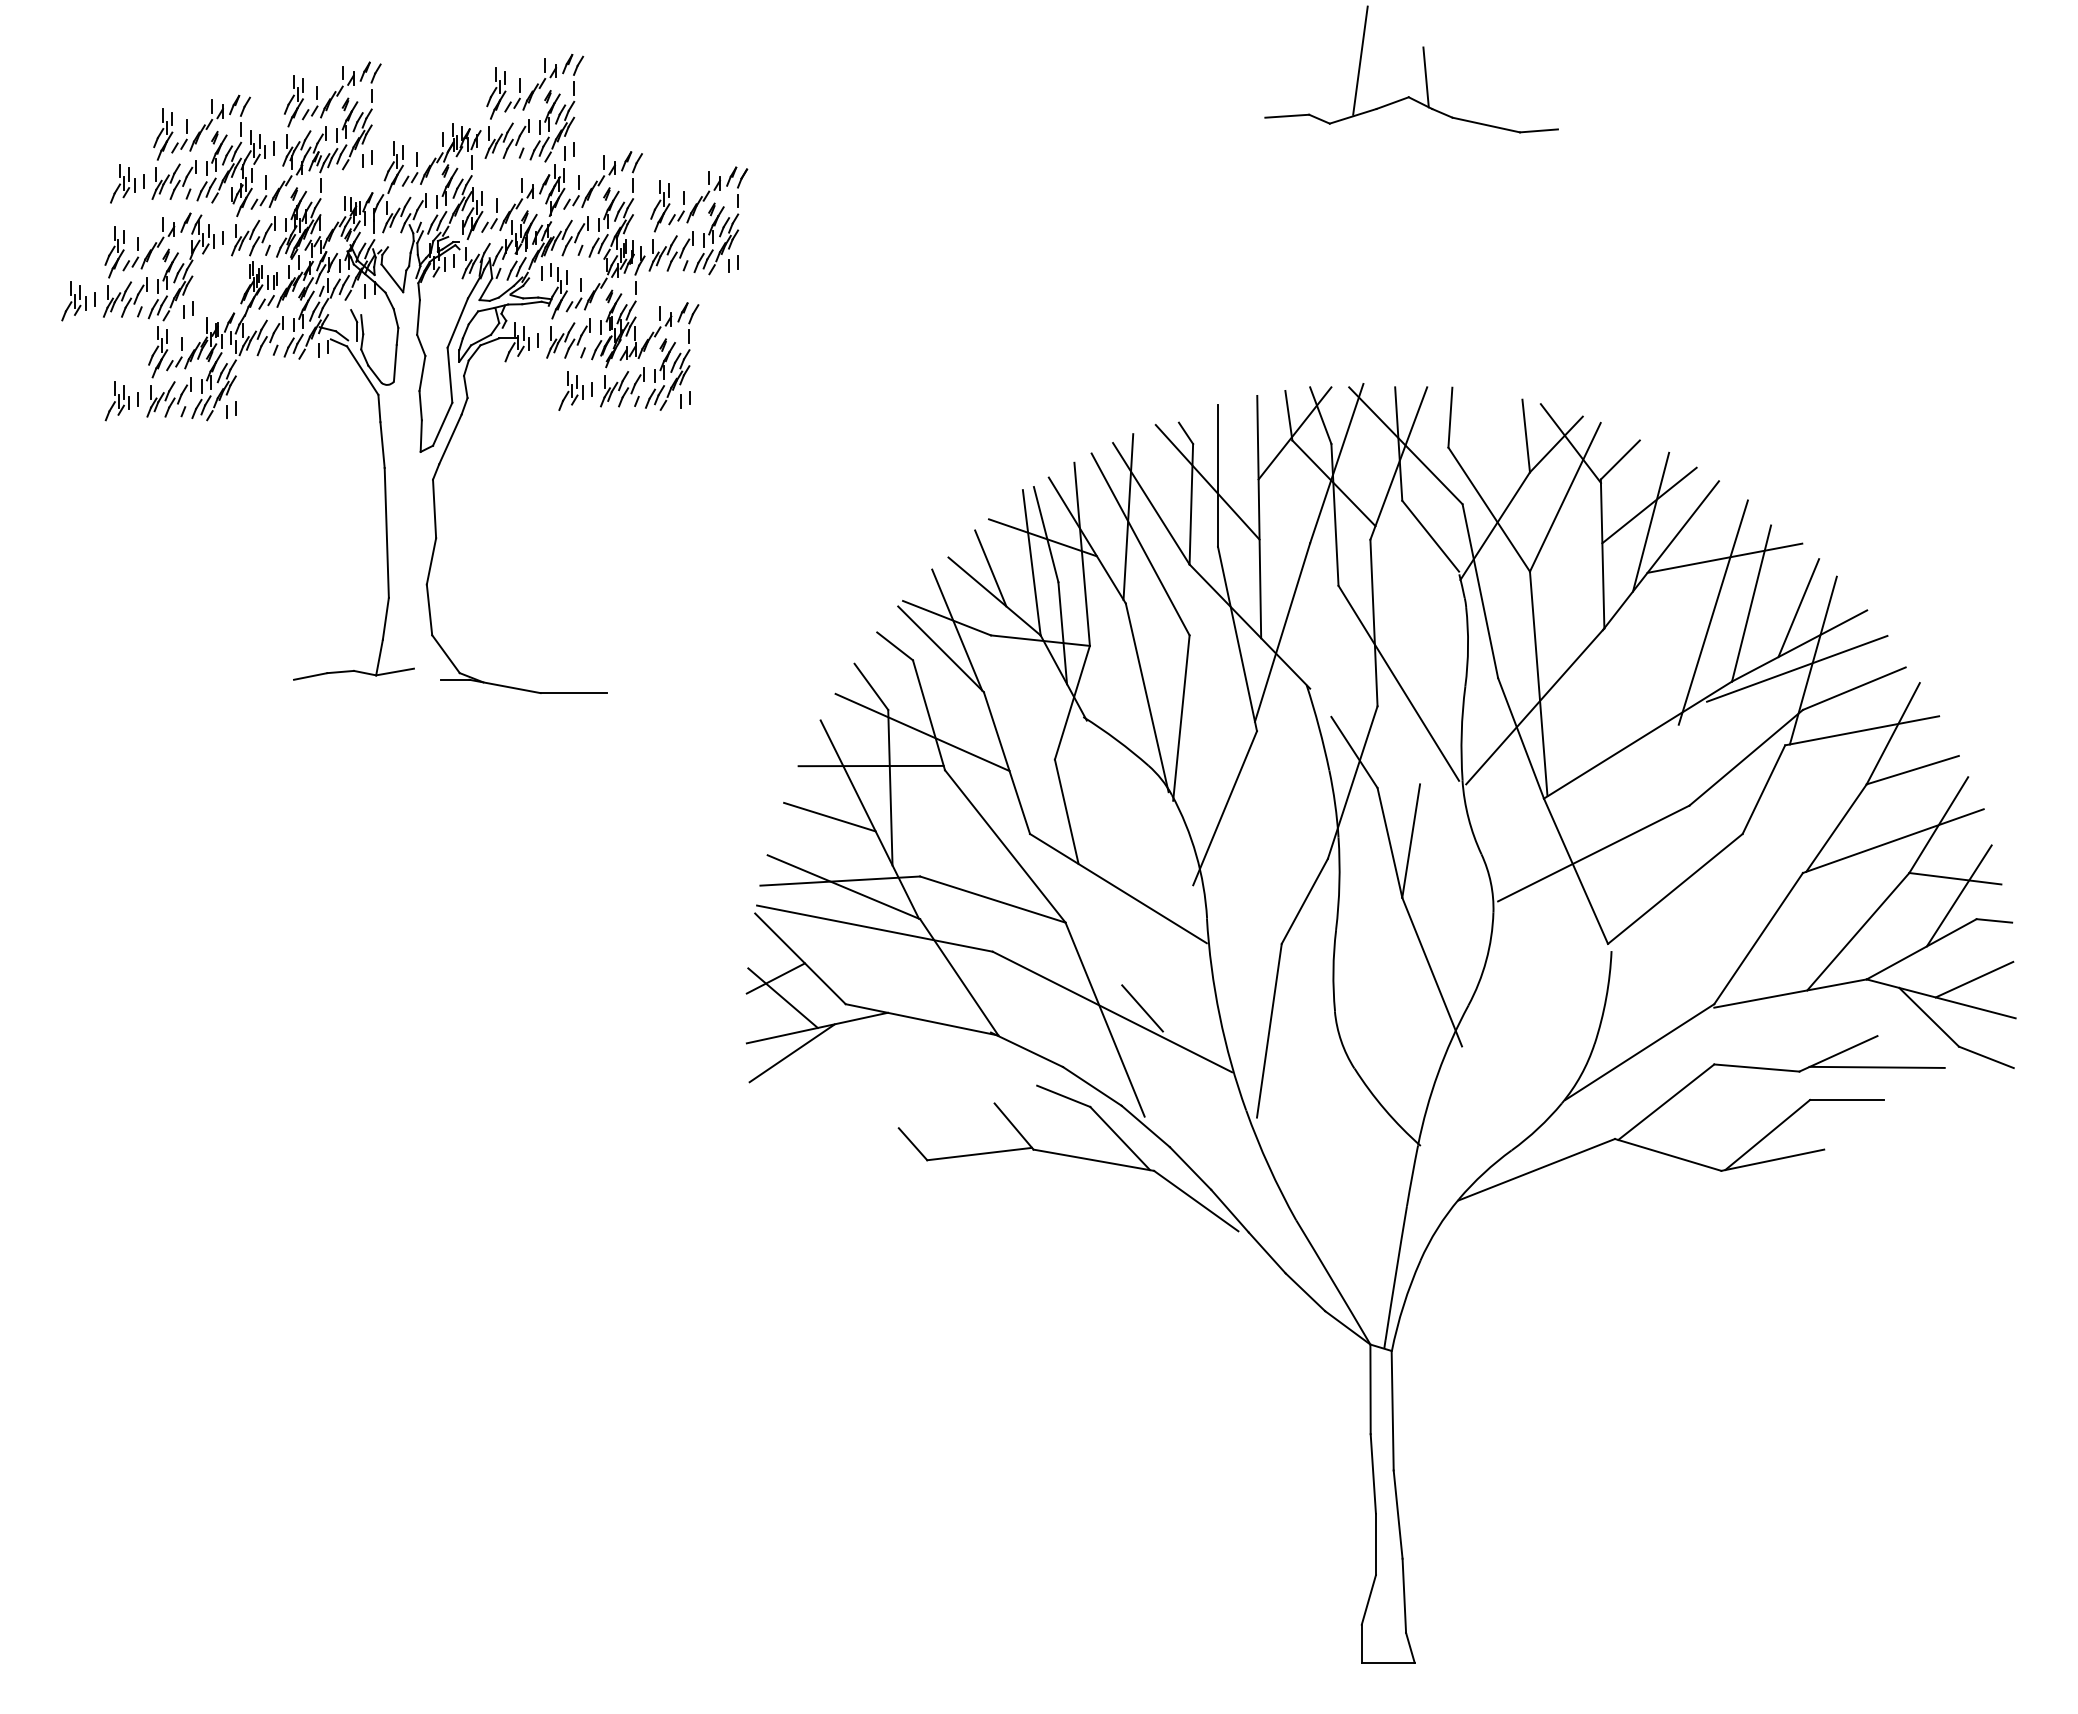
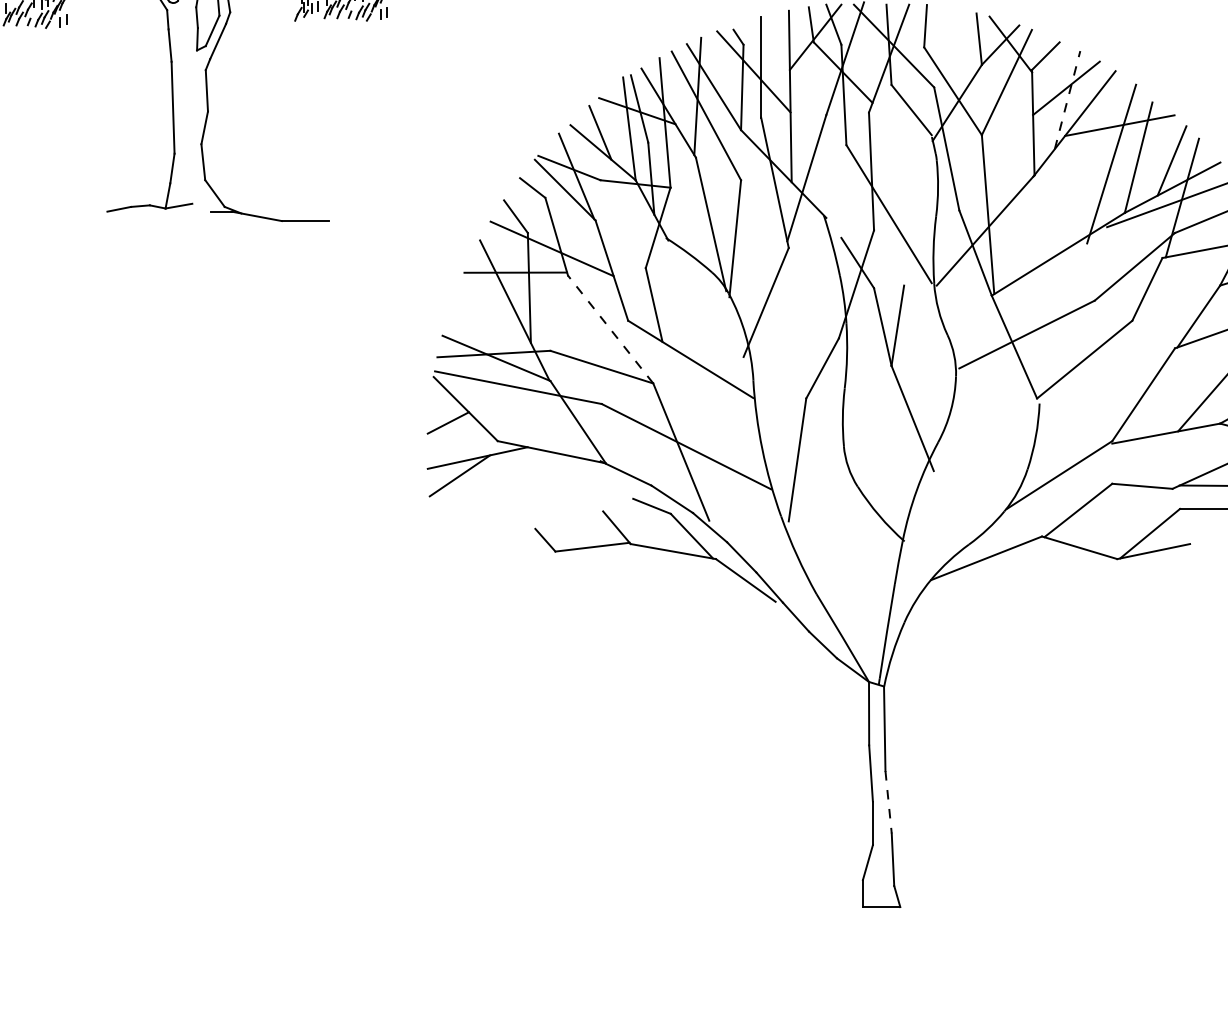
line: (1651, 522) -> (1067, 100), solid -> dashed
line: (829, 816) -> (486, 308), removed
line: (1004, 846) -> (610, 329), solid -> dashed
line: (782, 998) -> (453, 437), removed
line: (1142, 1008) -> (707, 444), removed
line: (1398, 1515) -> (888, 802), solid -> dashed

